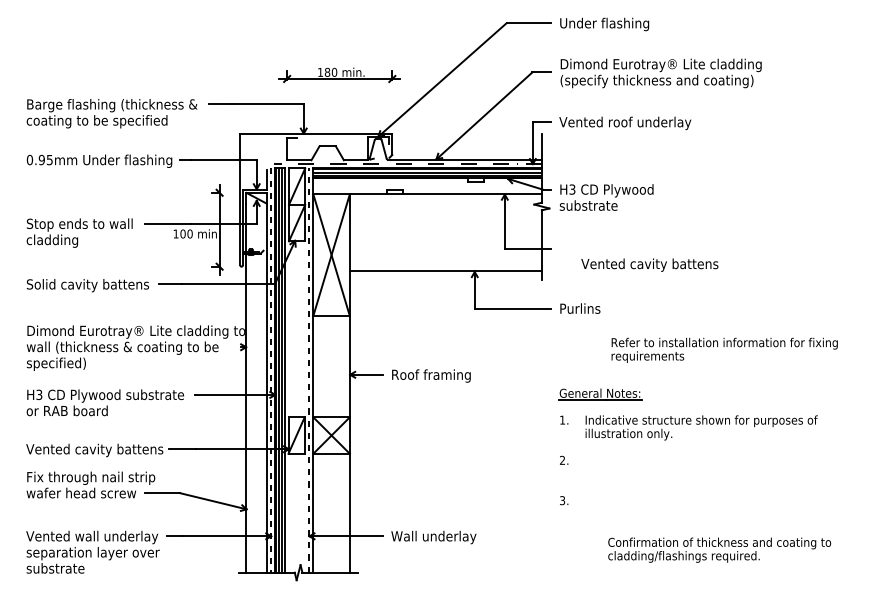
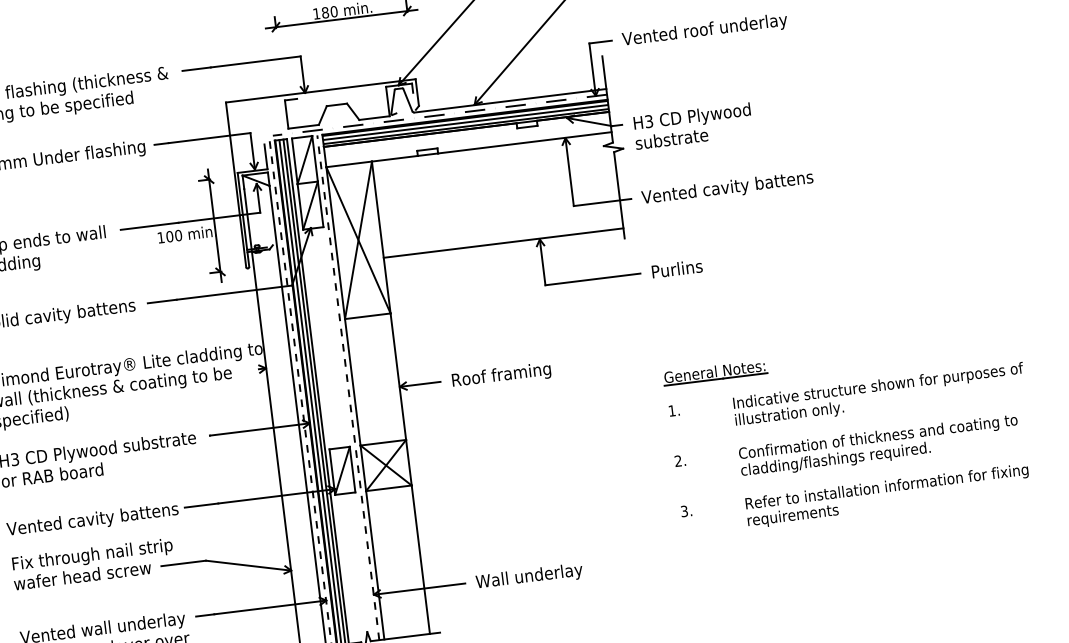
text: (649, 264) -> (727, 187), moved
text: (724, 349) -> (887, 495), moved
text: (701, 427) -> (879, 394), moved
text: (719, 549) -> (879, 445), moved

